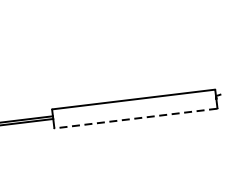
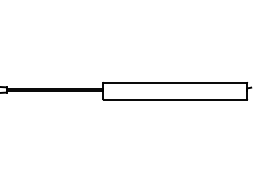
line: (136, 118) -> (175, 99), dashed -> solid

